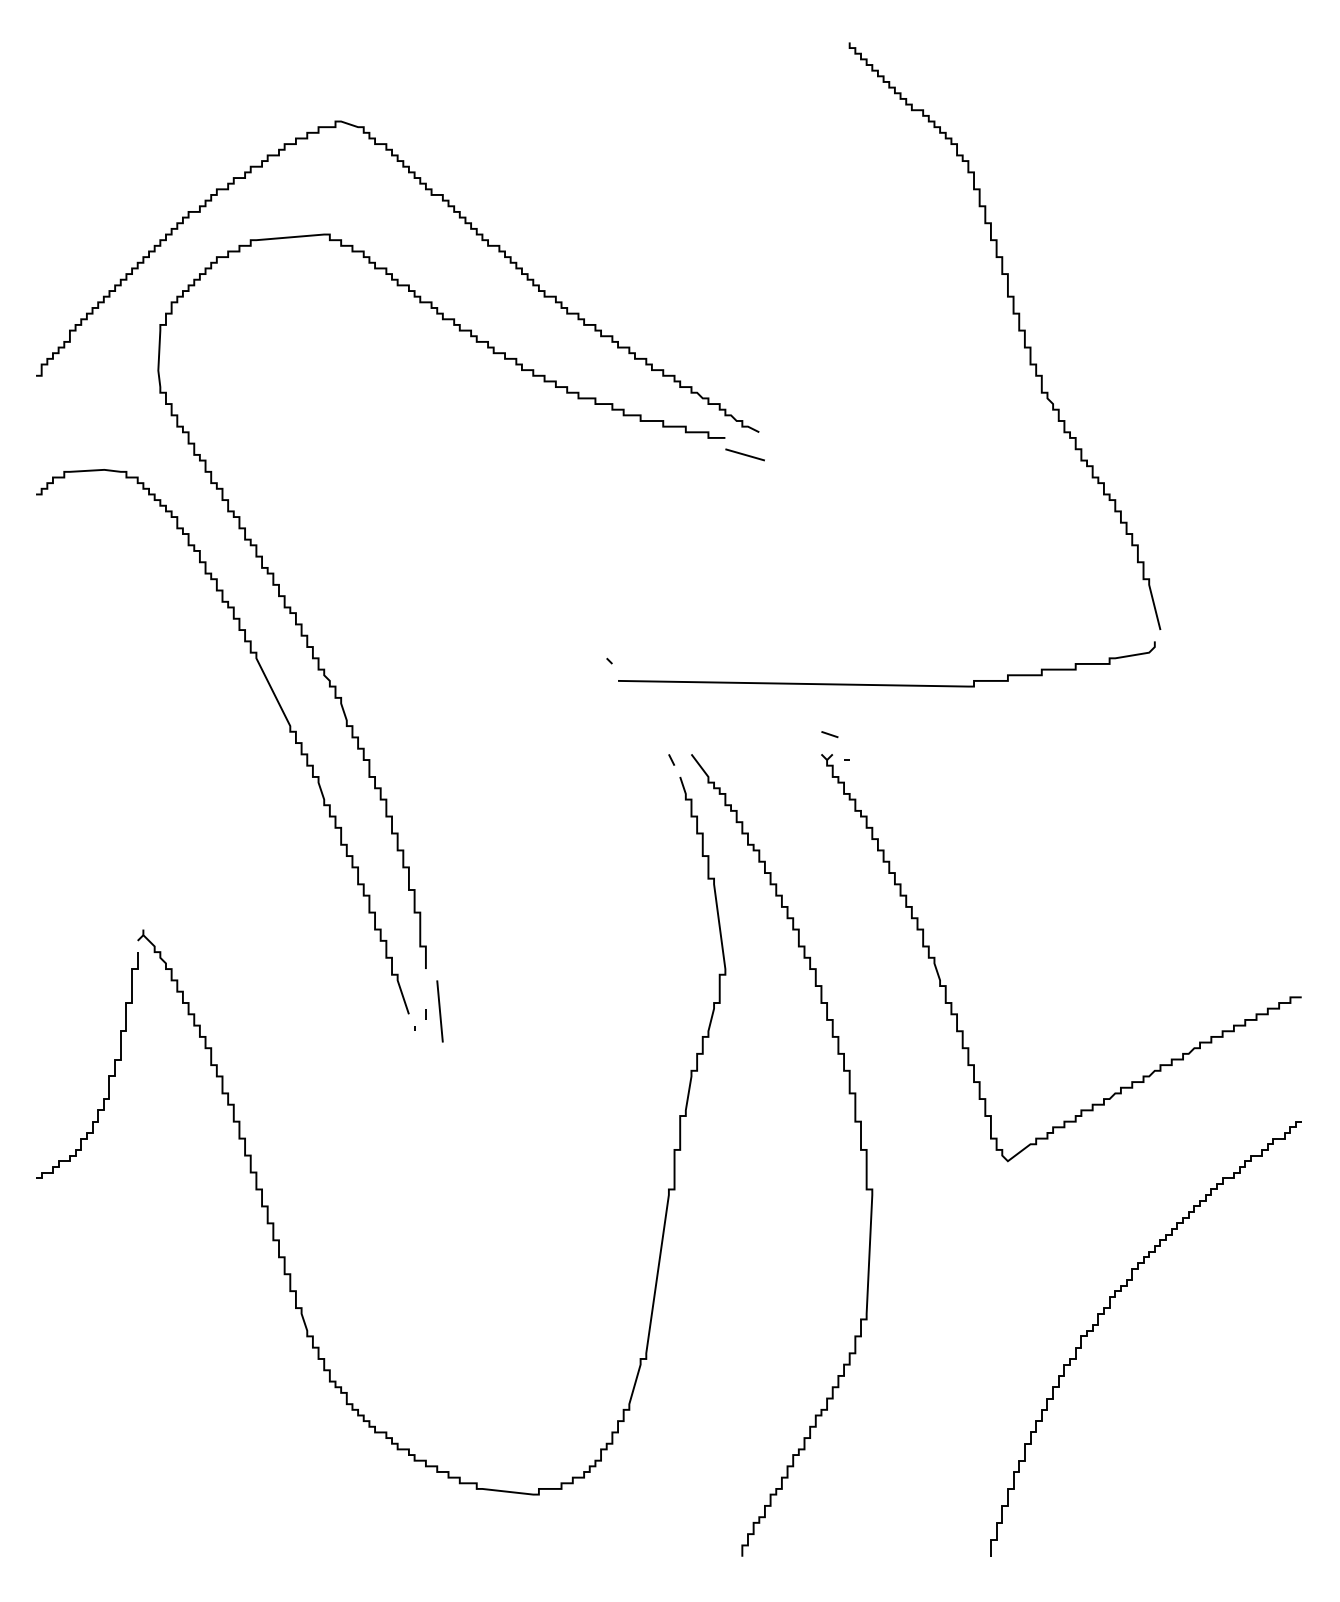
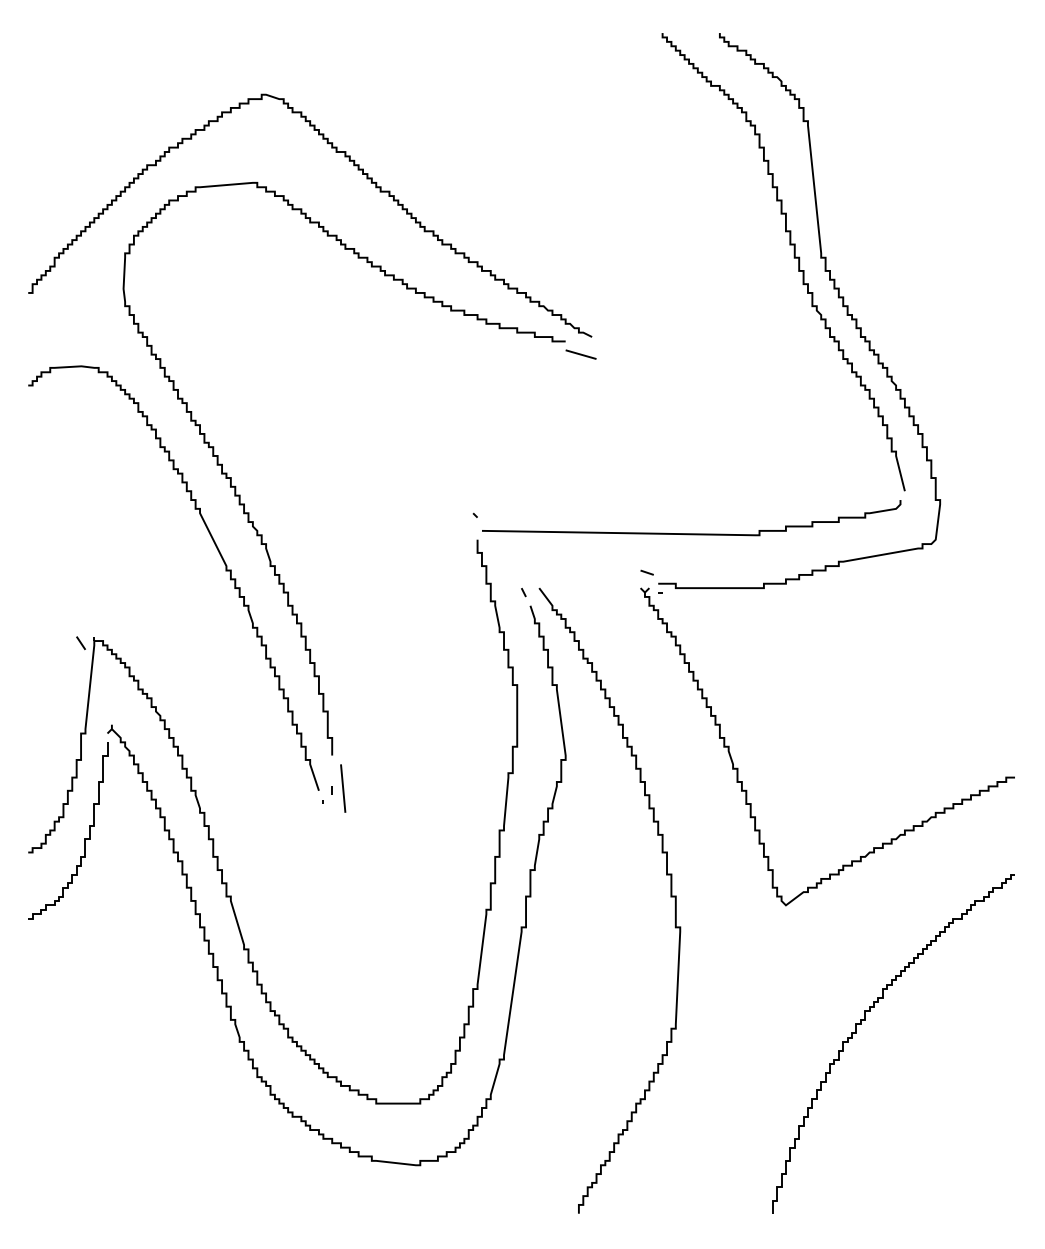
curve: (1068, 371) -> (833, 289), added
part: (274, 1075) -> (214, 838), added

